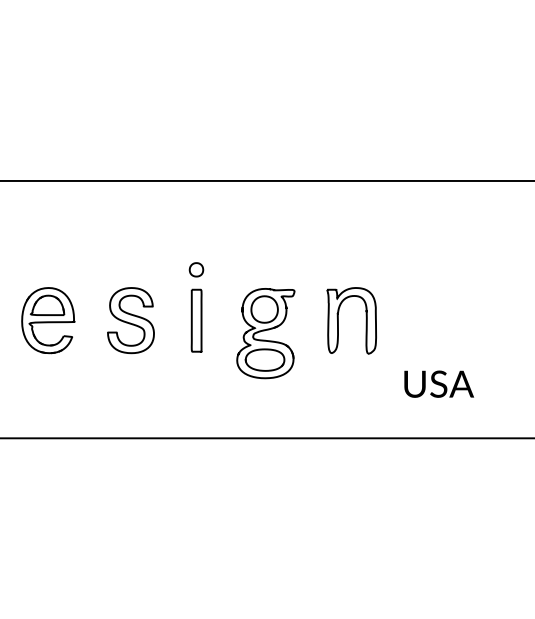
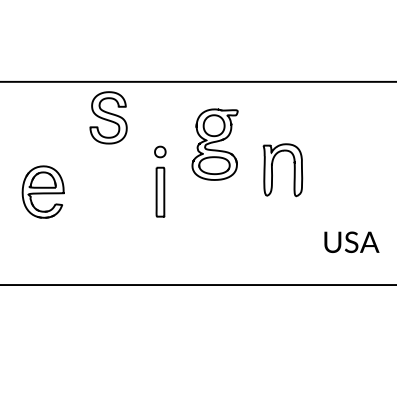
part: (130, 320) -> (108, 117), moved
part: (338, 320) -> (272, 169), moved
part: (265, 333) -> (214, 144), moved

